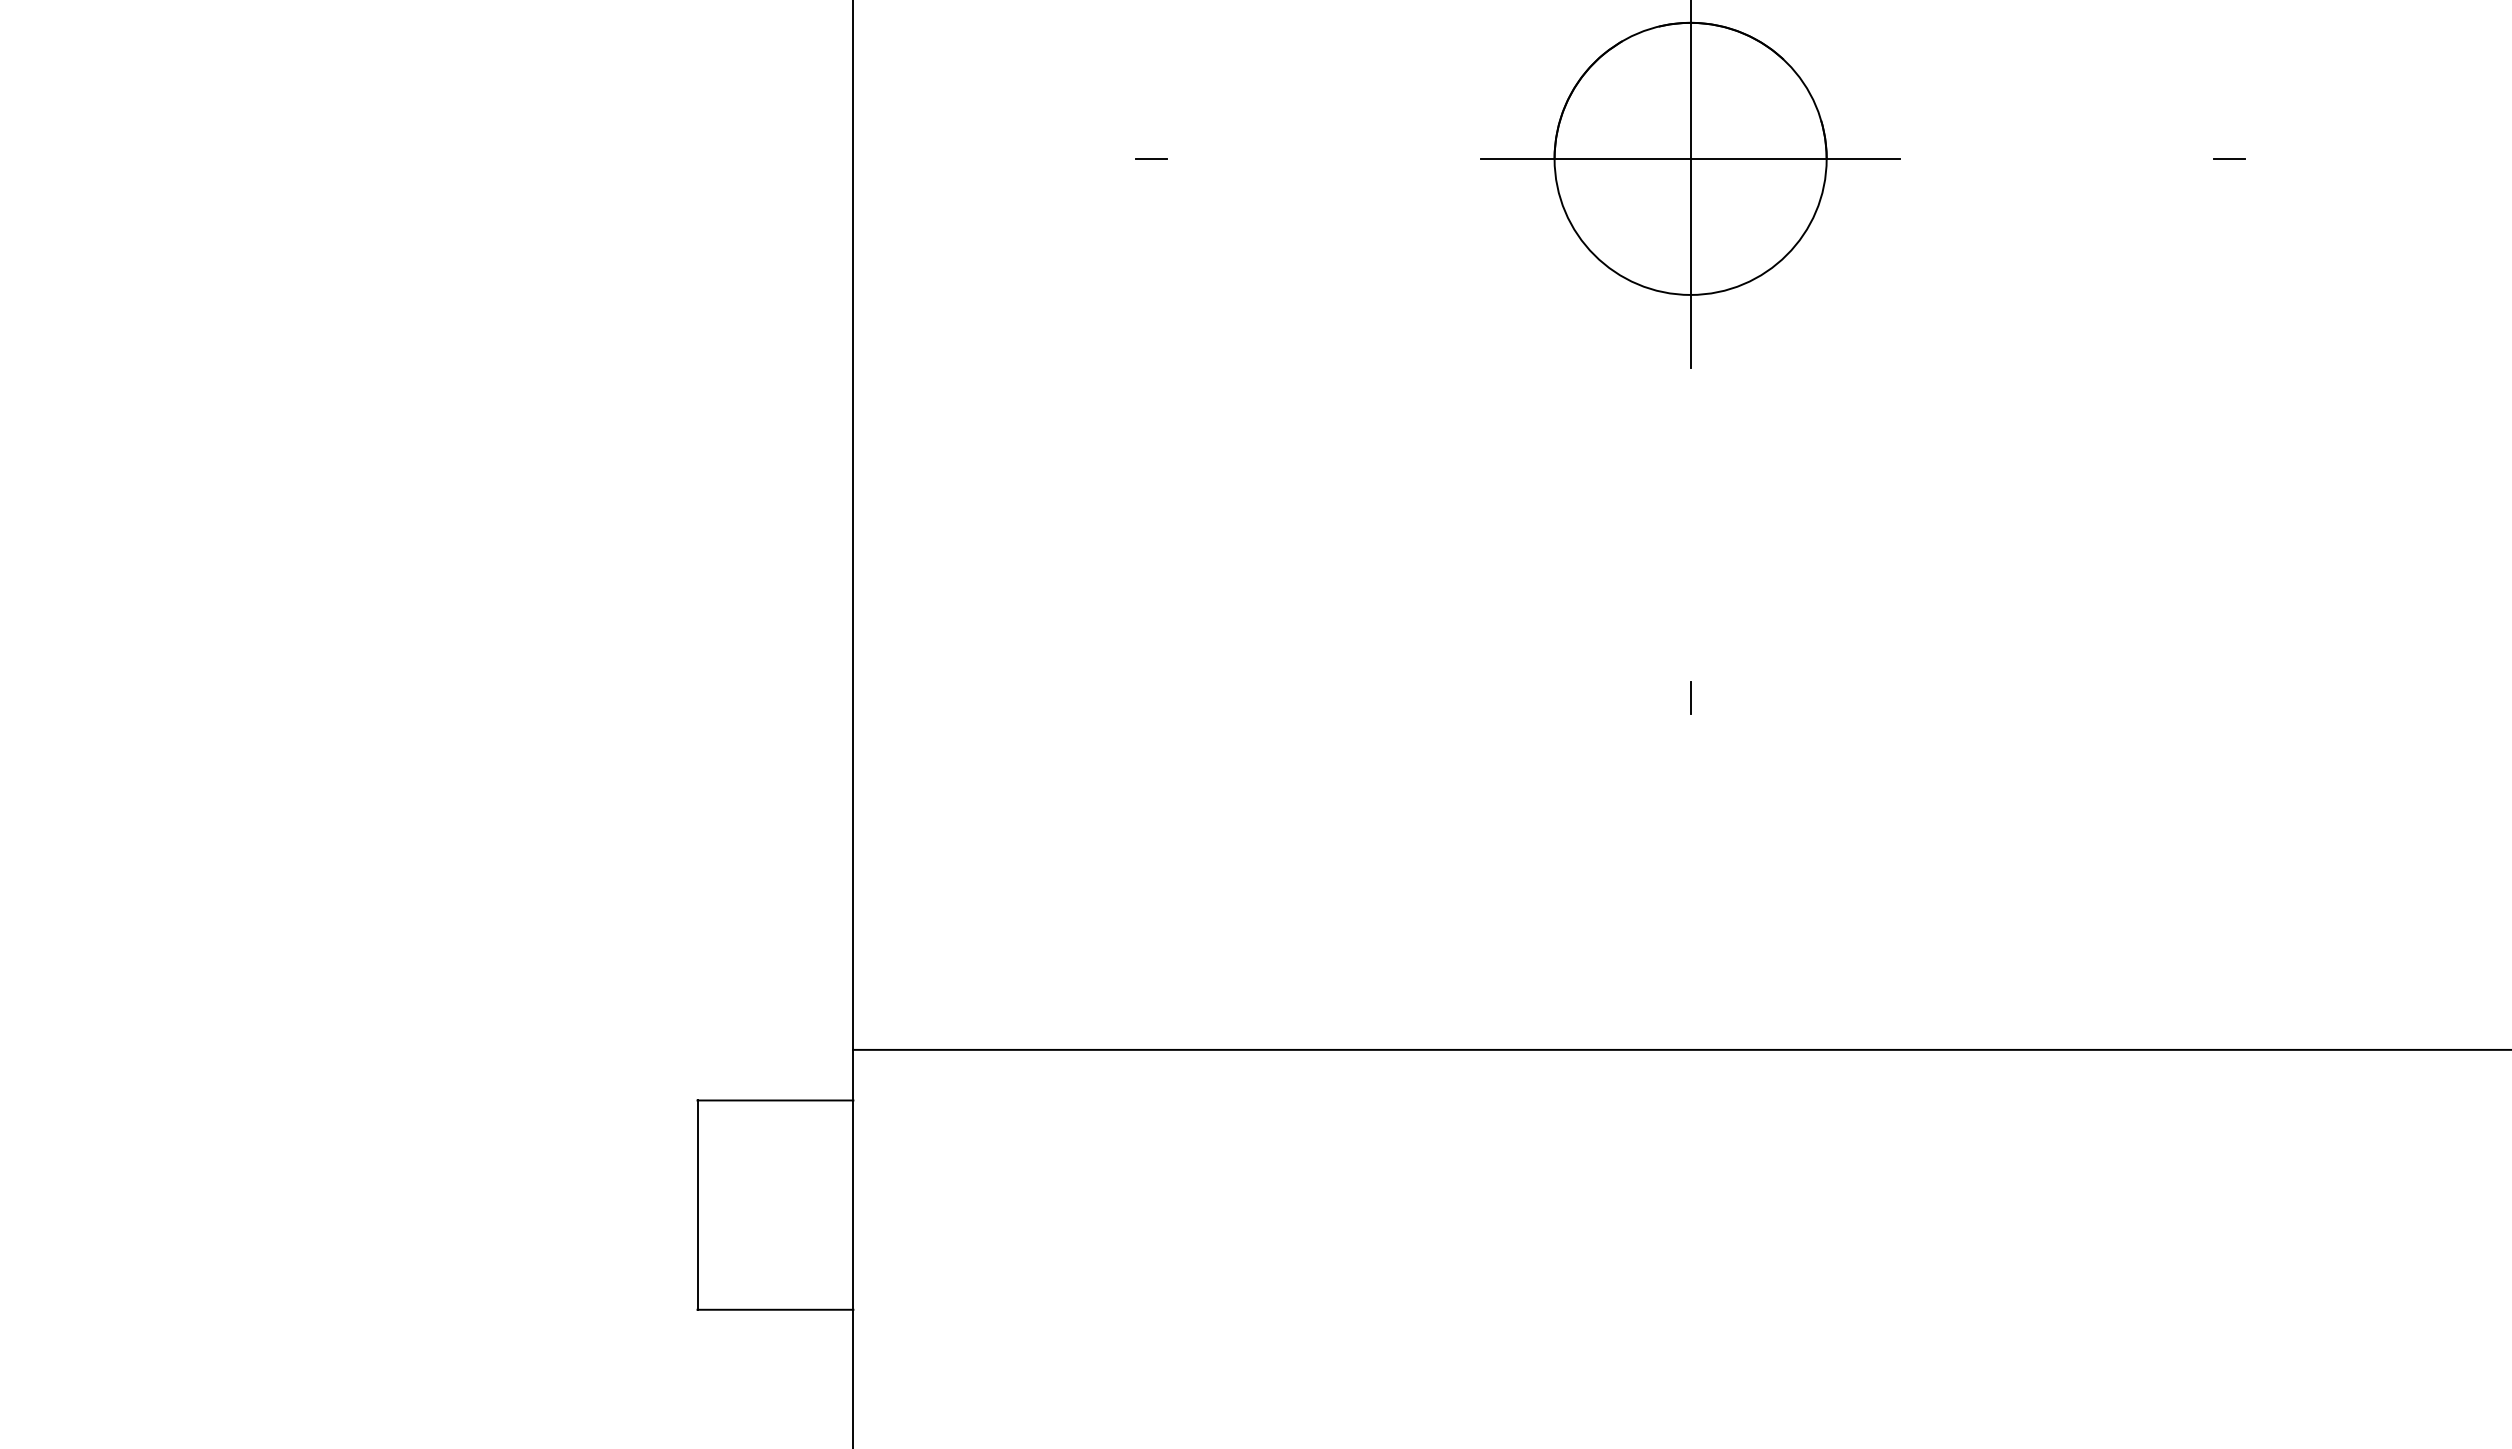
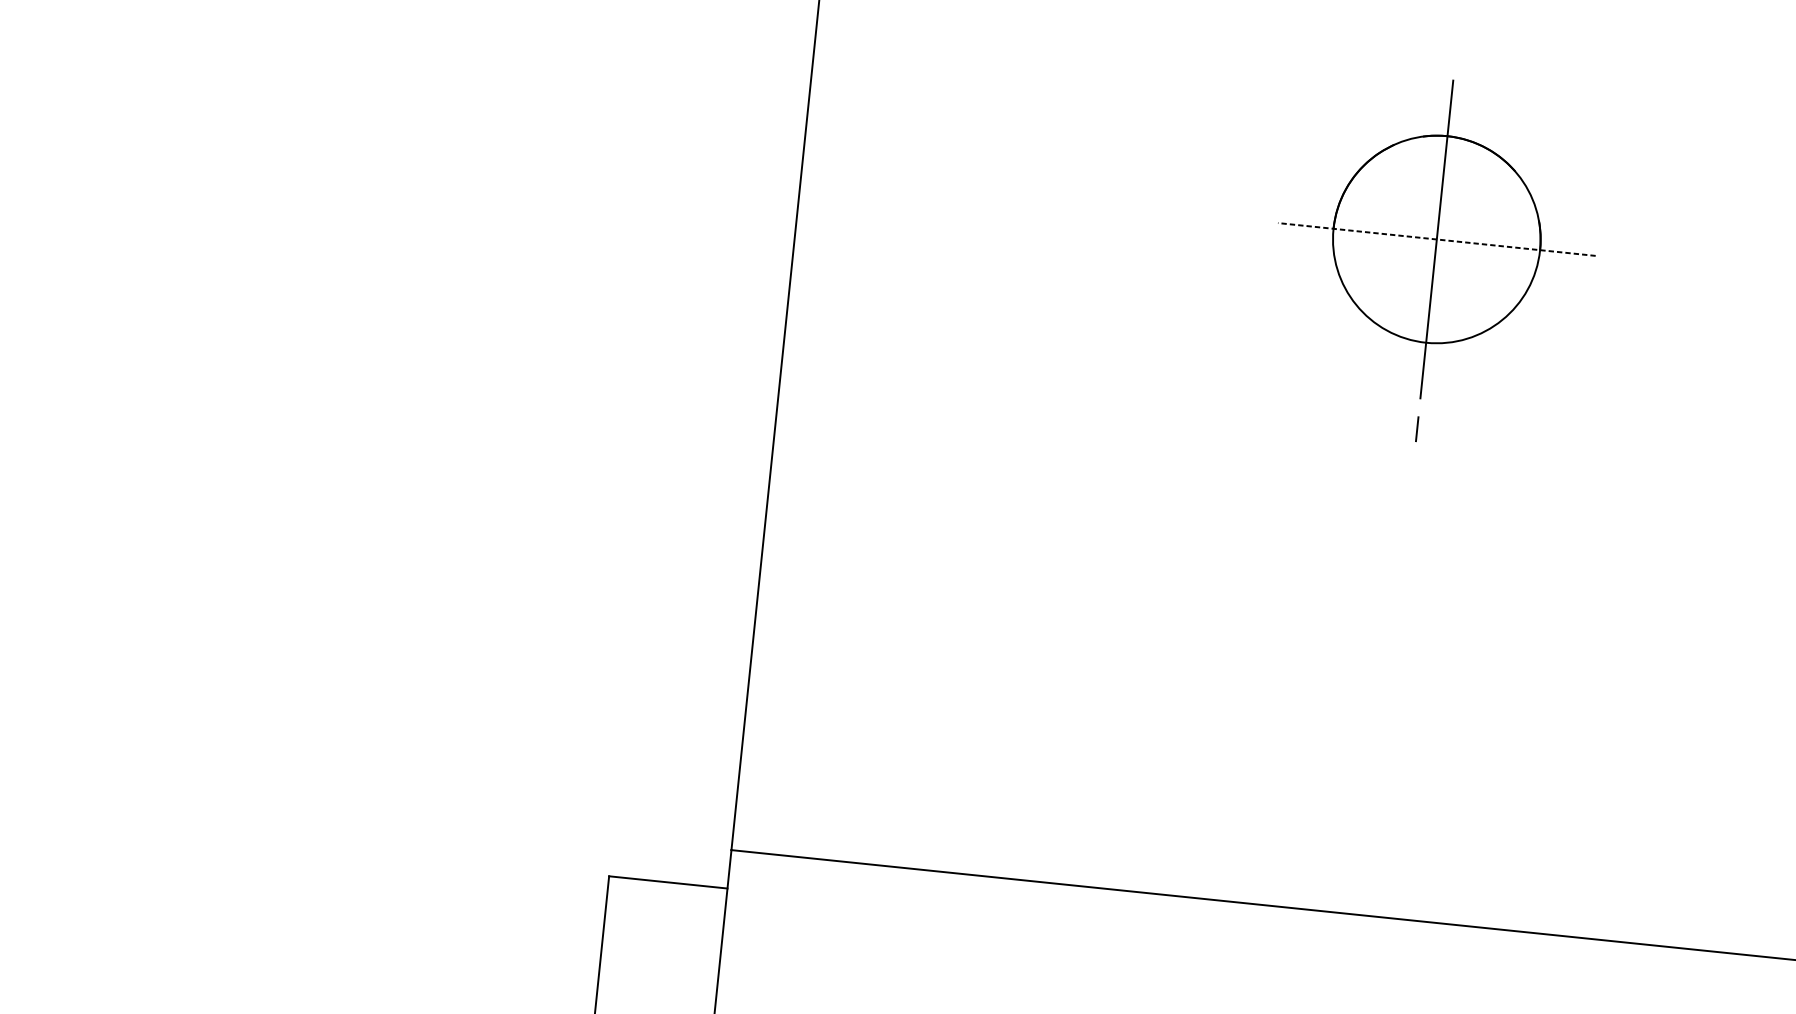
line: (1151, 158) -> (1027, 196), removed
line: (1690, 158) -> (1436, 239), solid -> dashed
line: (1690, 697) -> (1417, 428), moved

